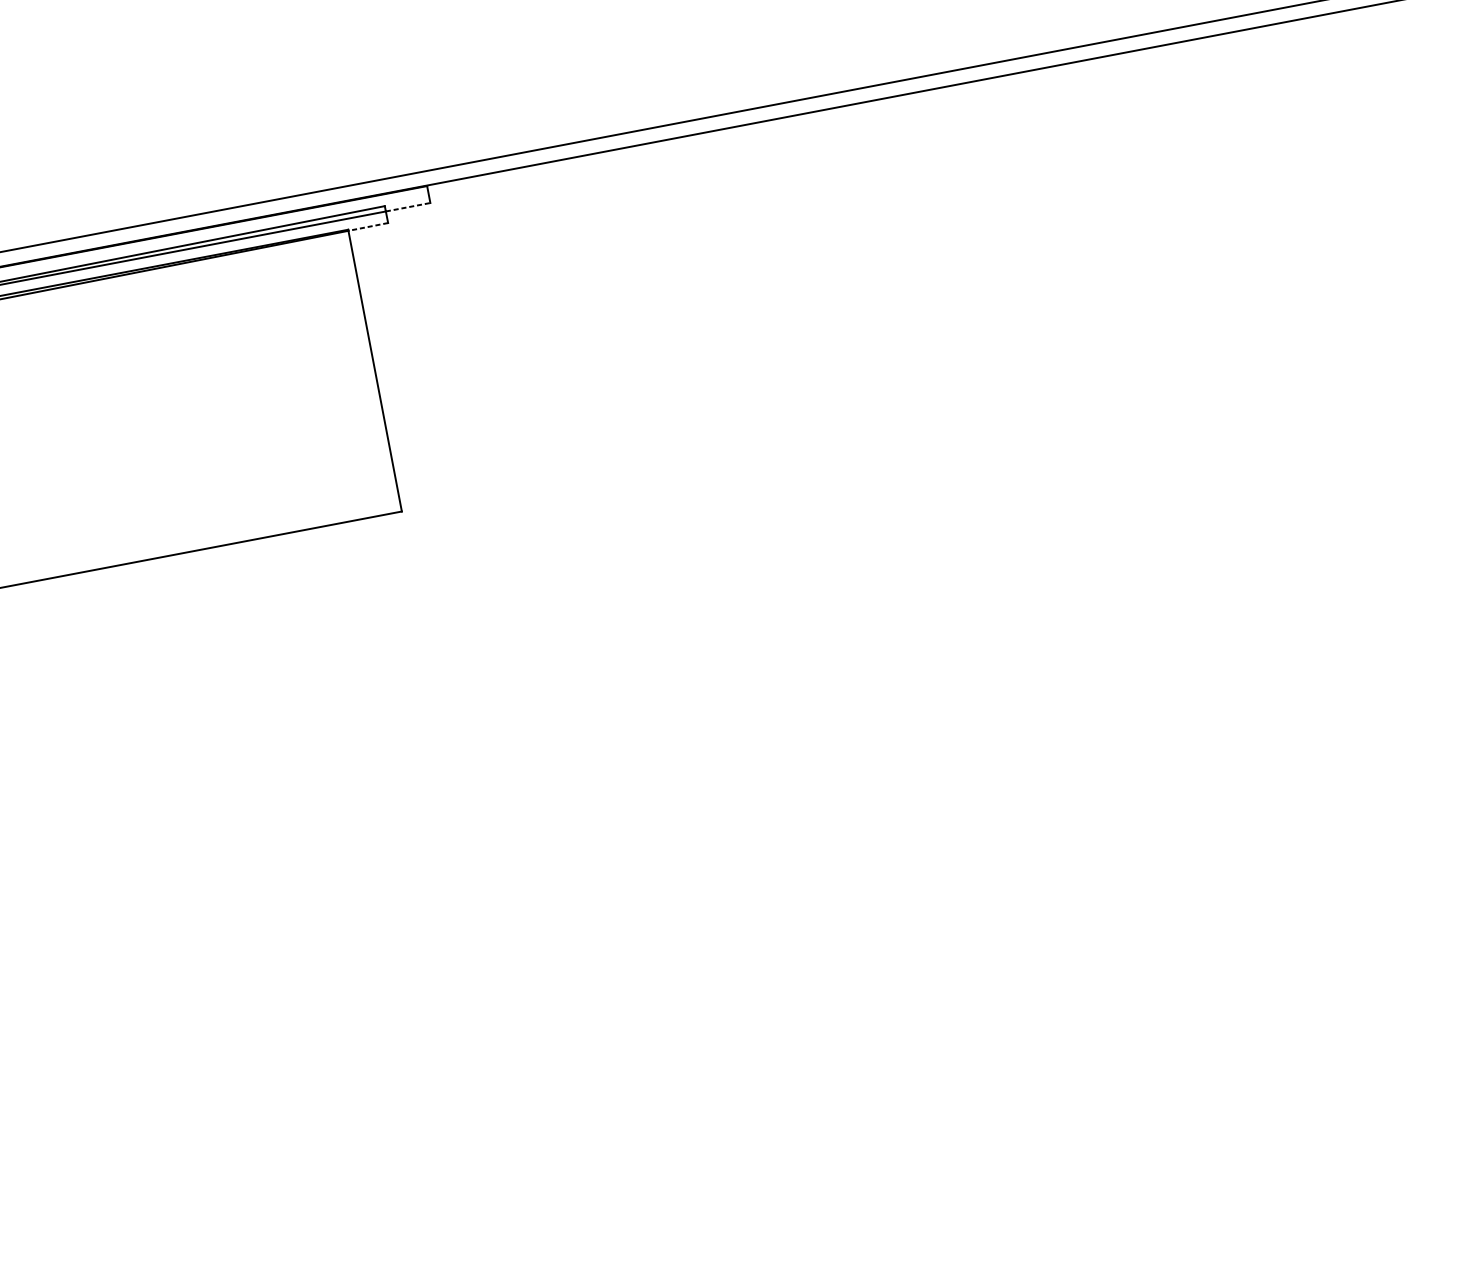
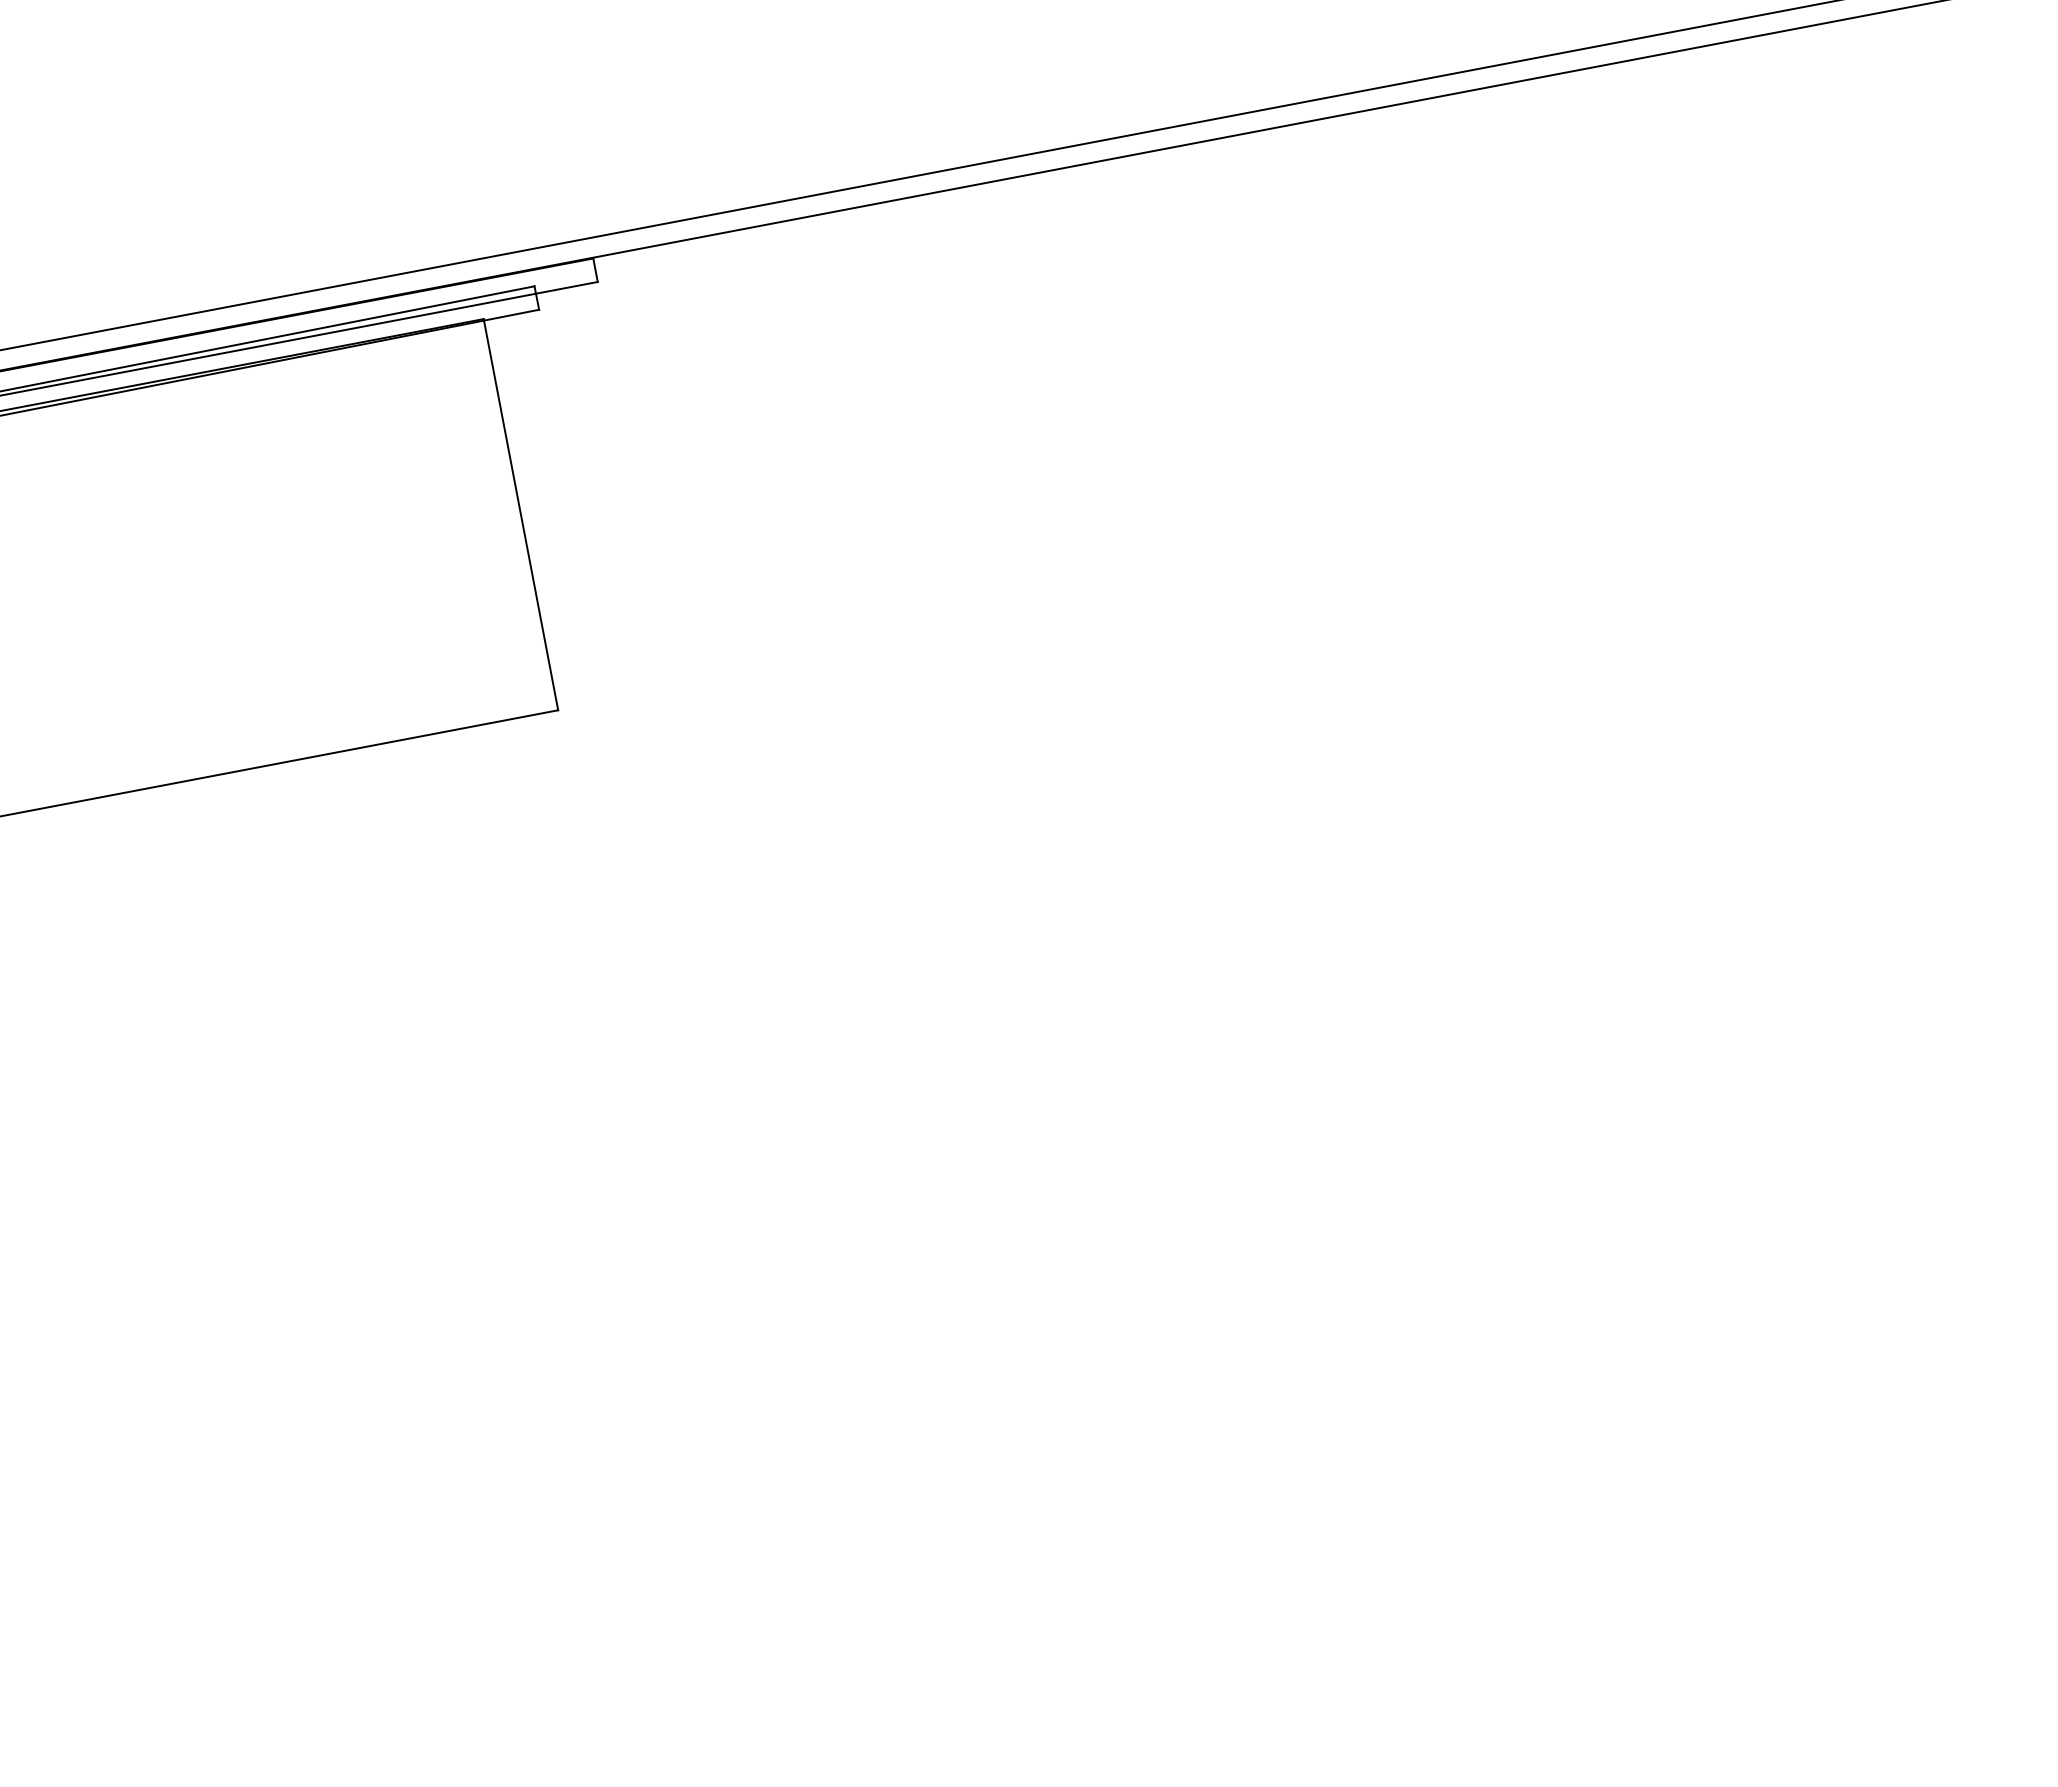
line: (408, 206) -> (567, 287), dashed -> solid
line: (368, 227) -> (511, 315), dashed -> solid

